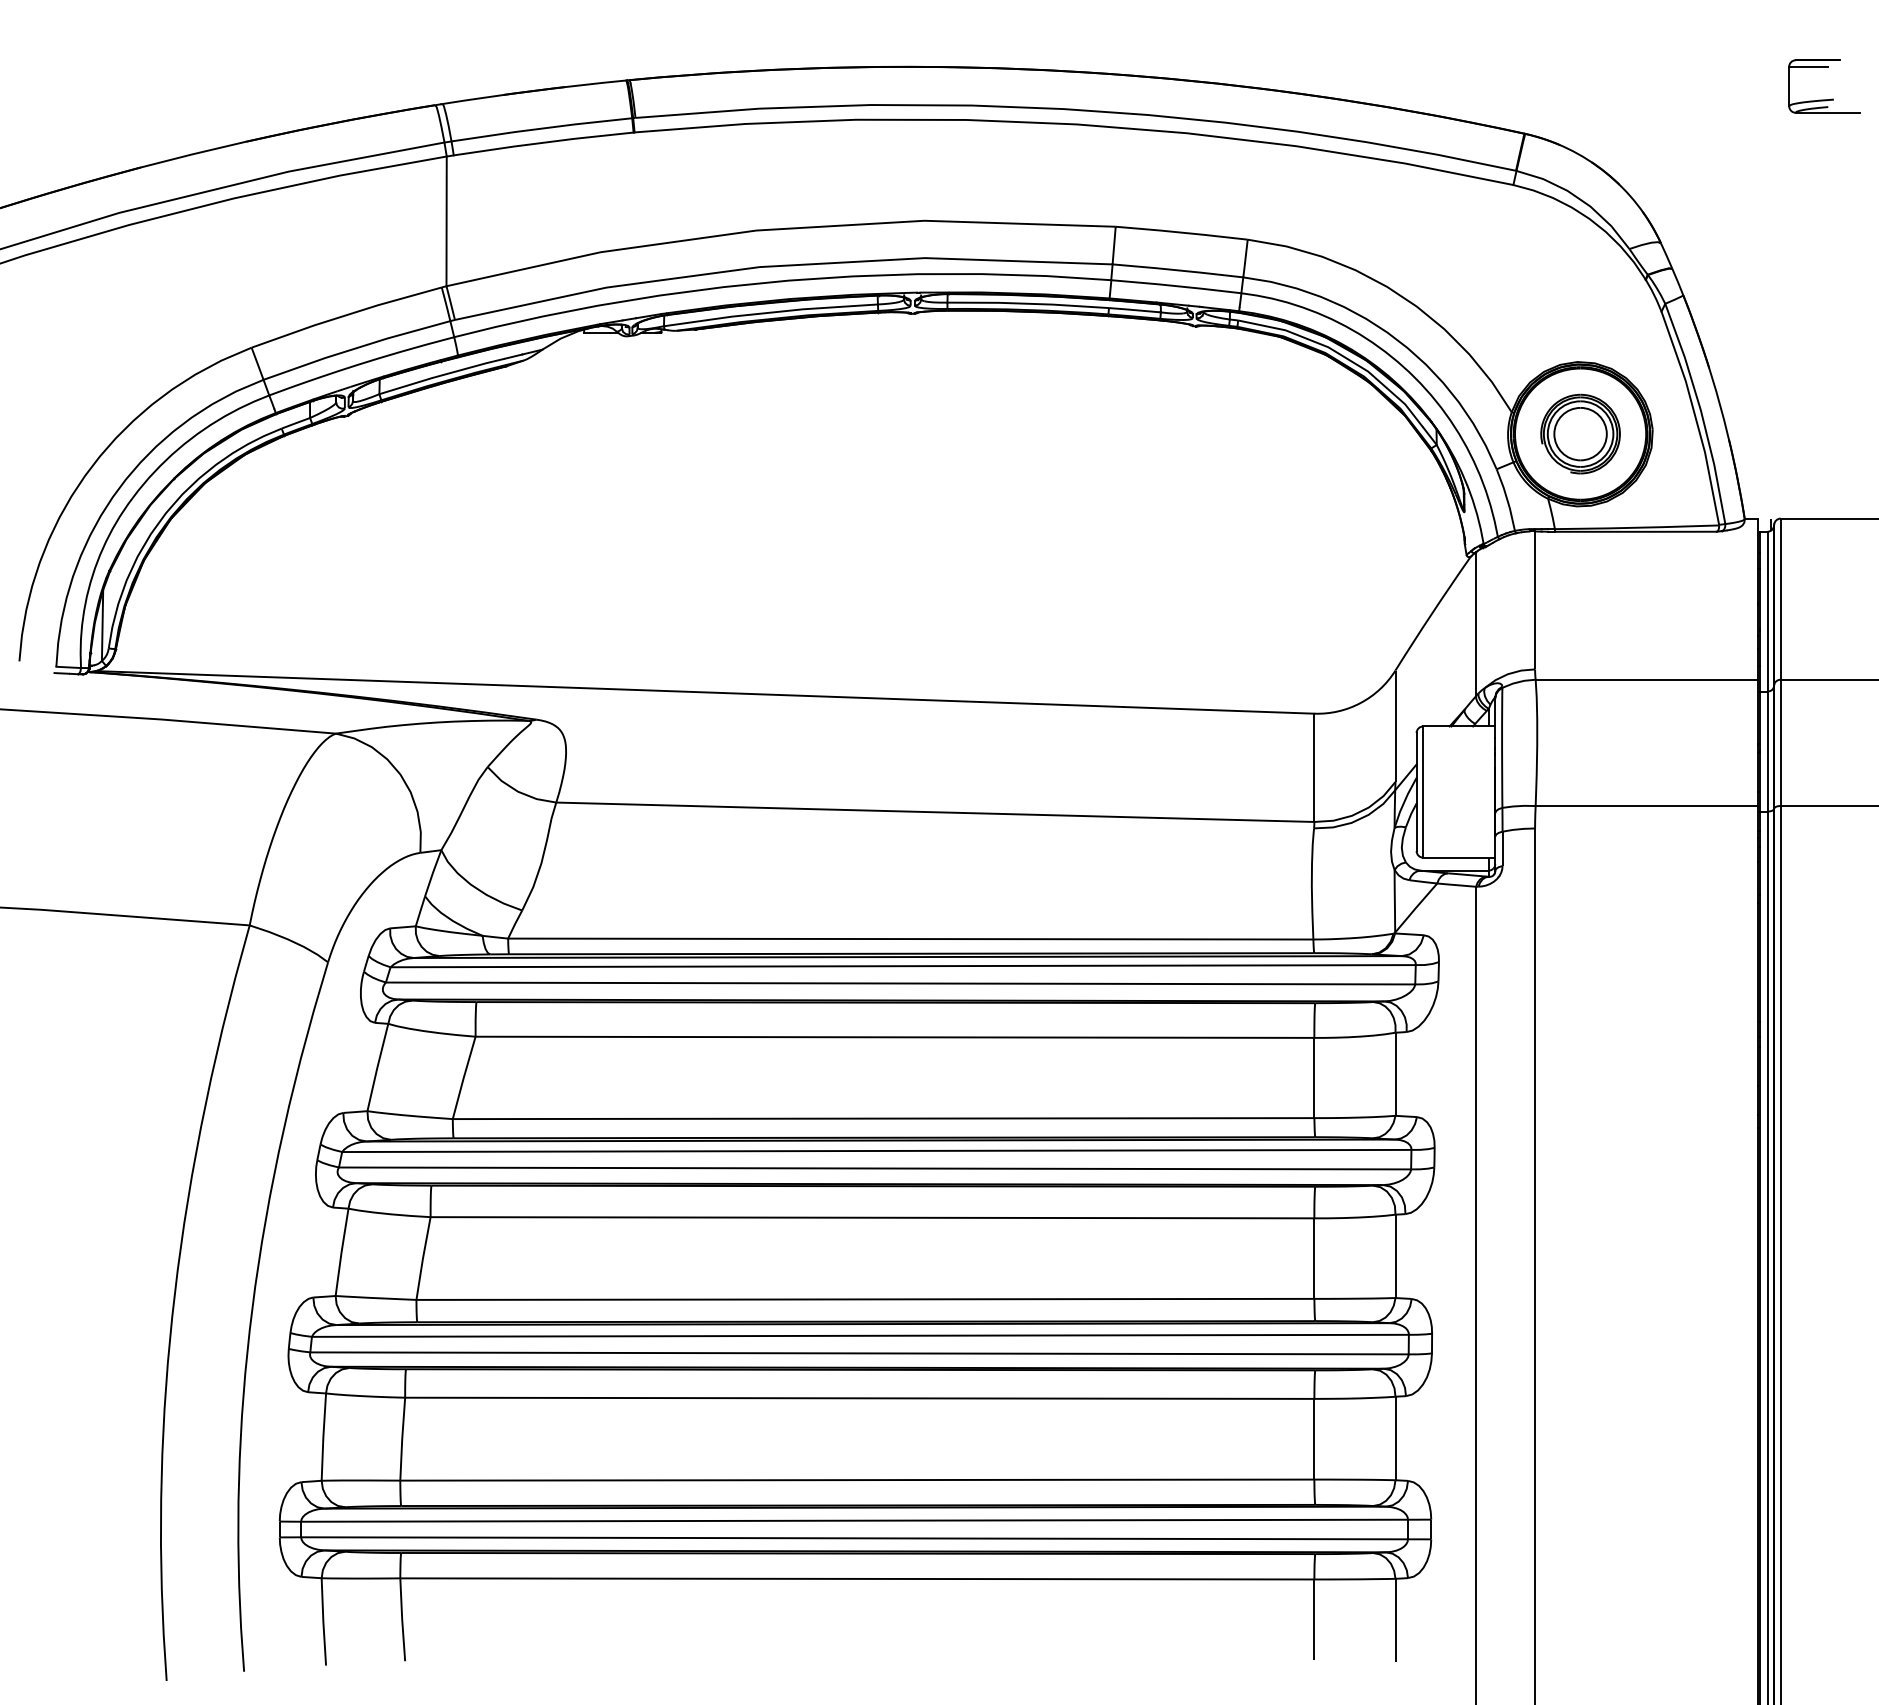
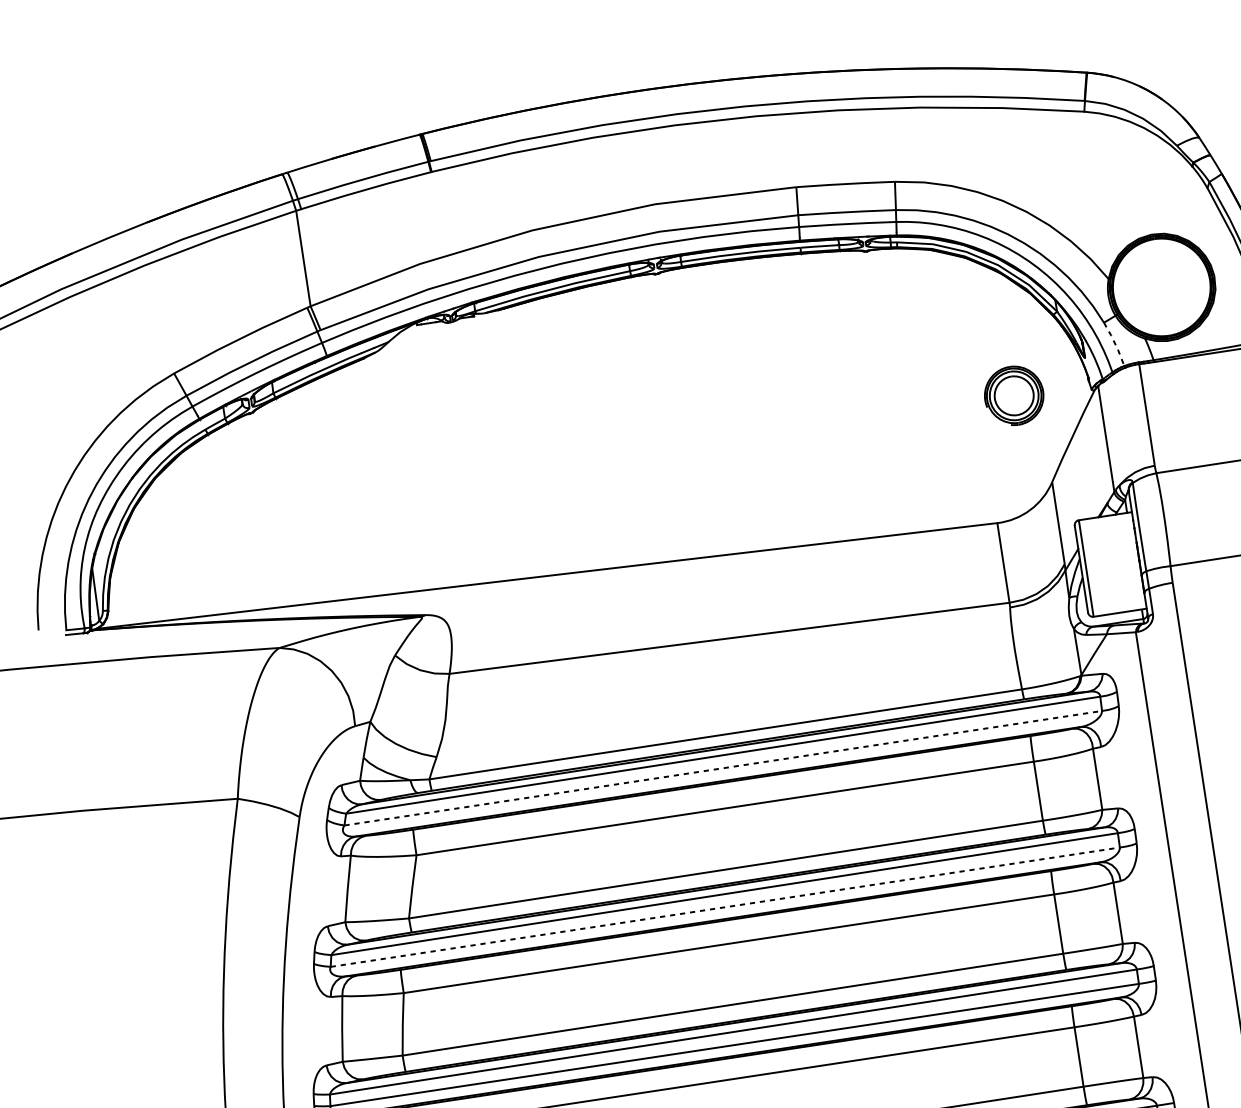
part: (1580, 433) -> (1014, 395), moved
line: (1507, 500) -> (1115, 344), solid -> dashed
line: (901, 983) -> (723, 768), solid -> dashed
line: (874, 1168) -> (724, 907), solid -> dashed

